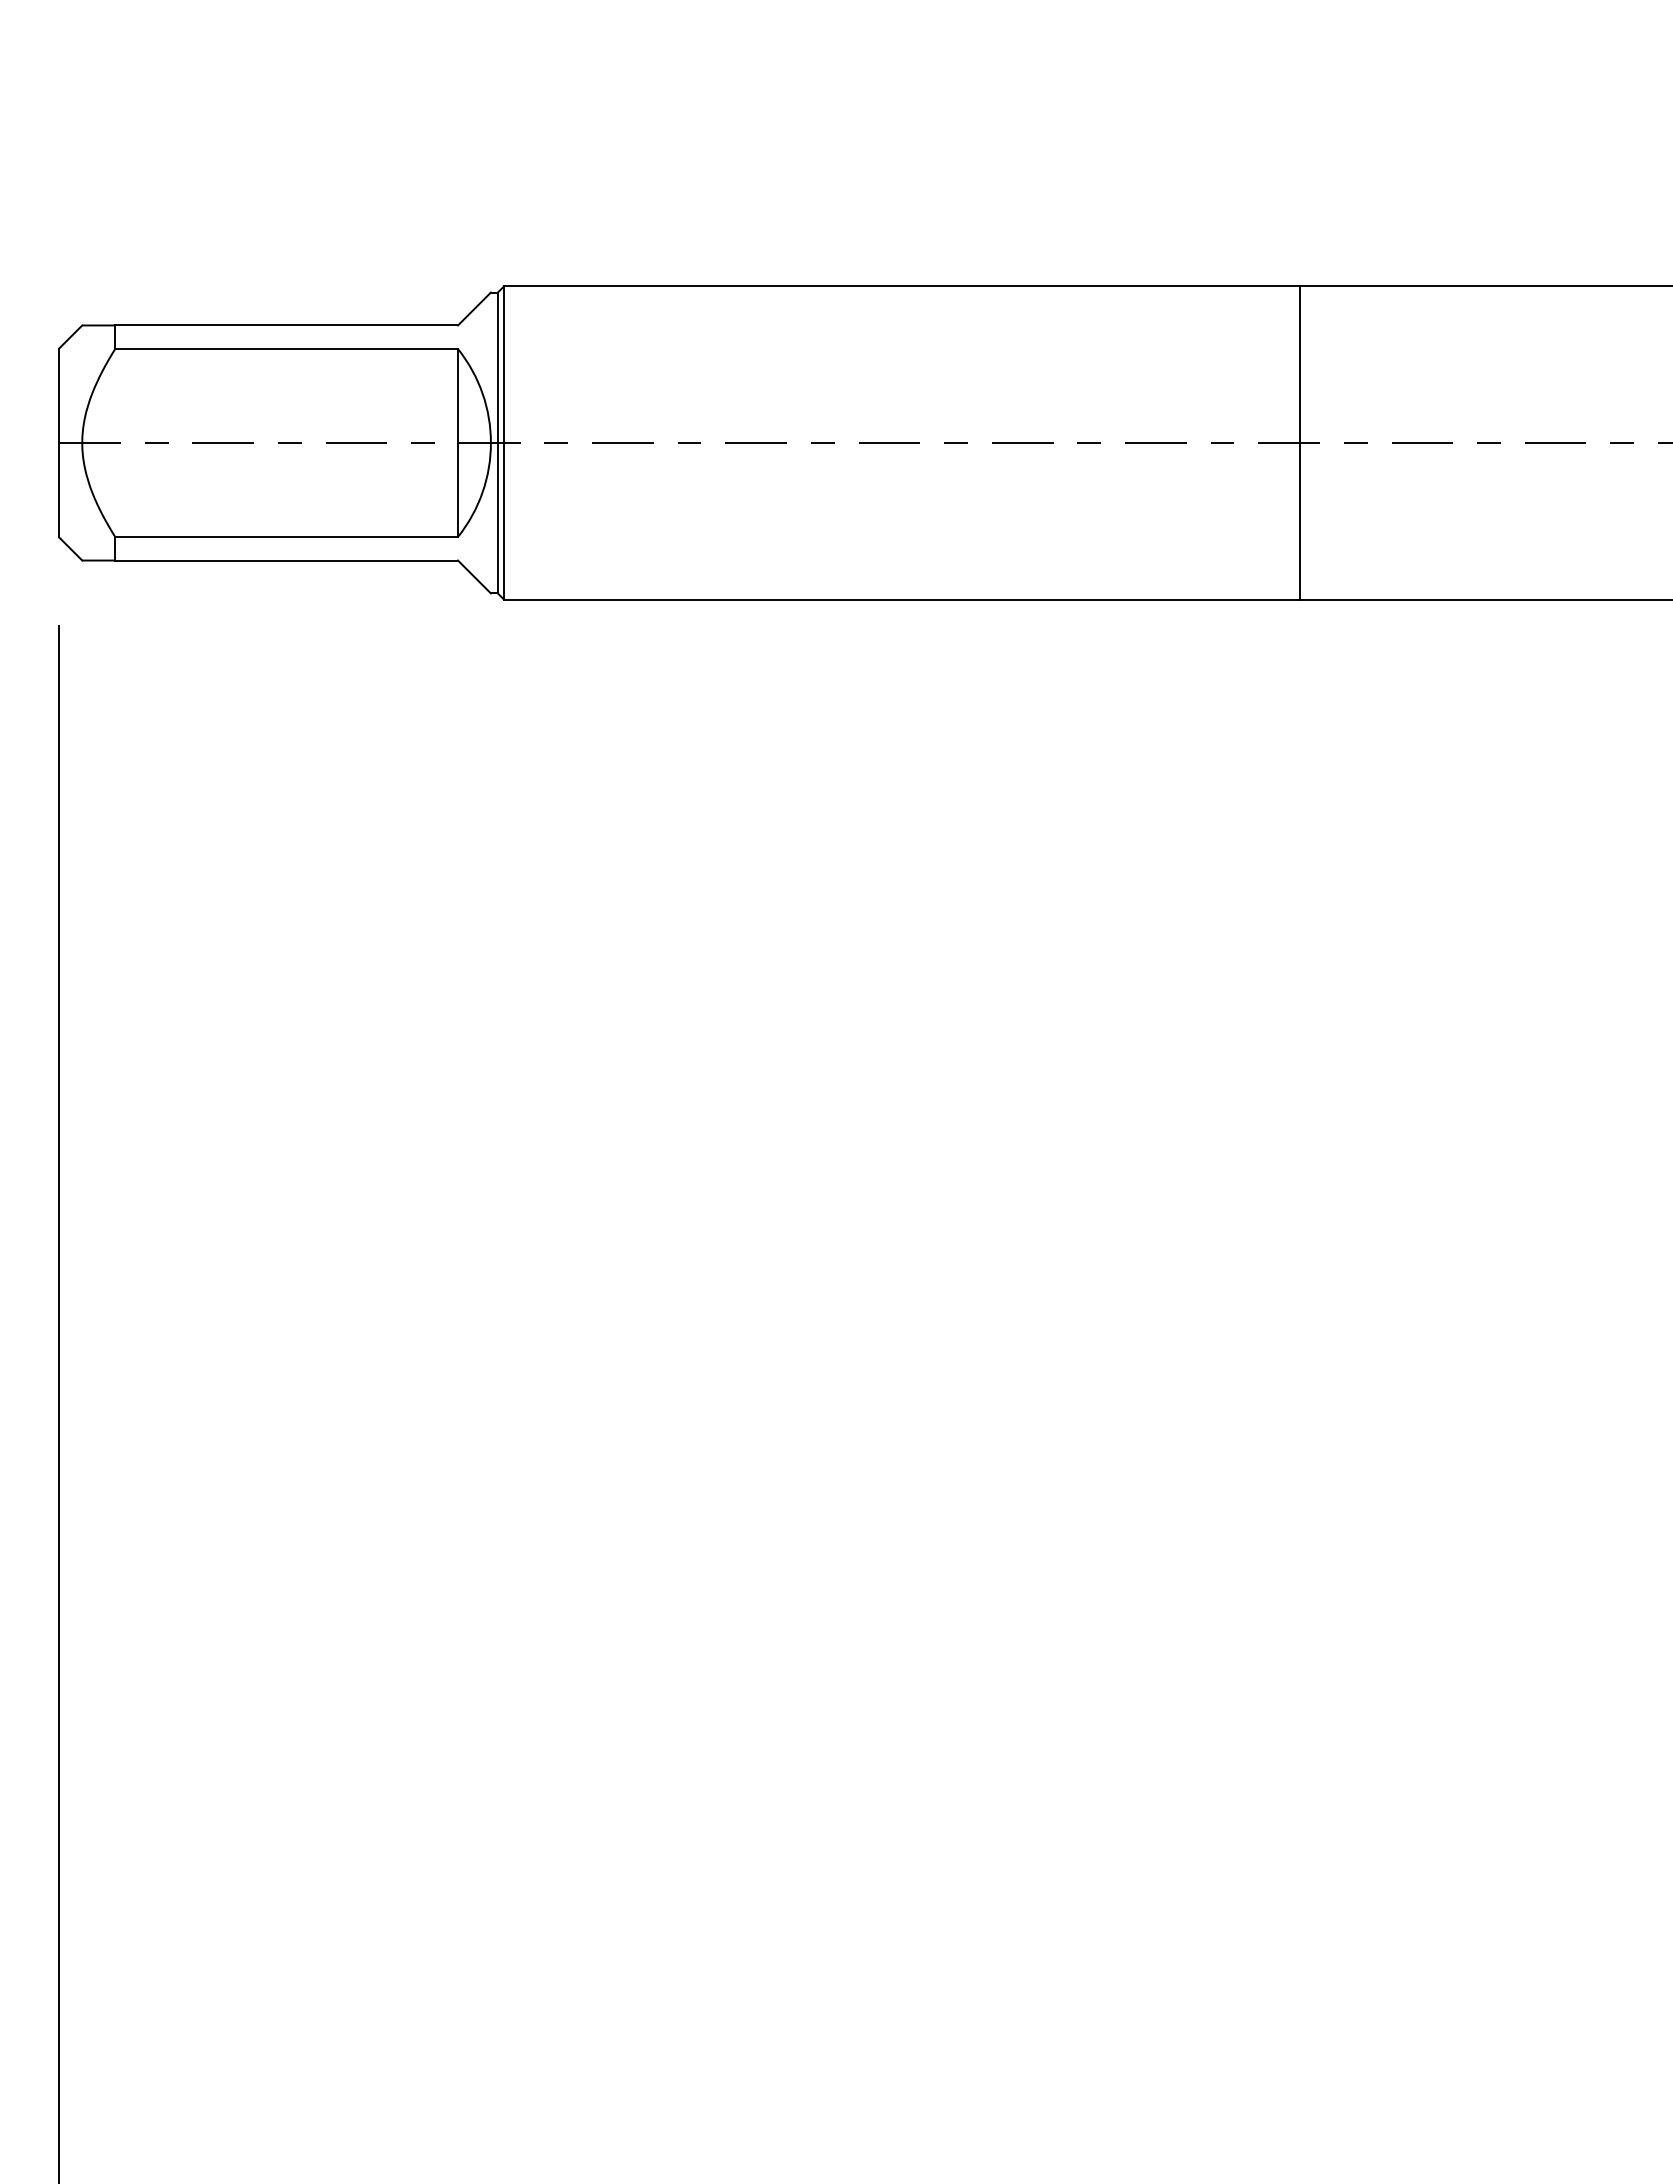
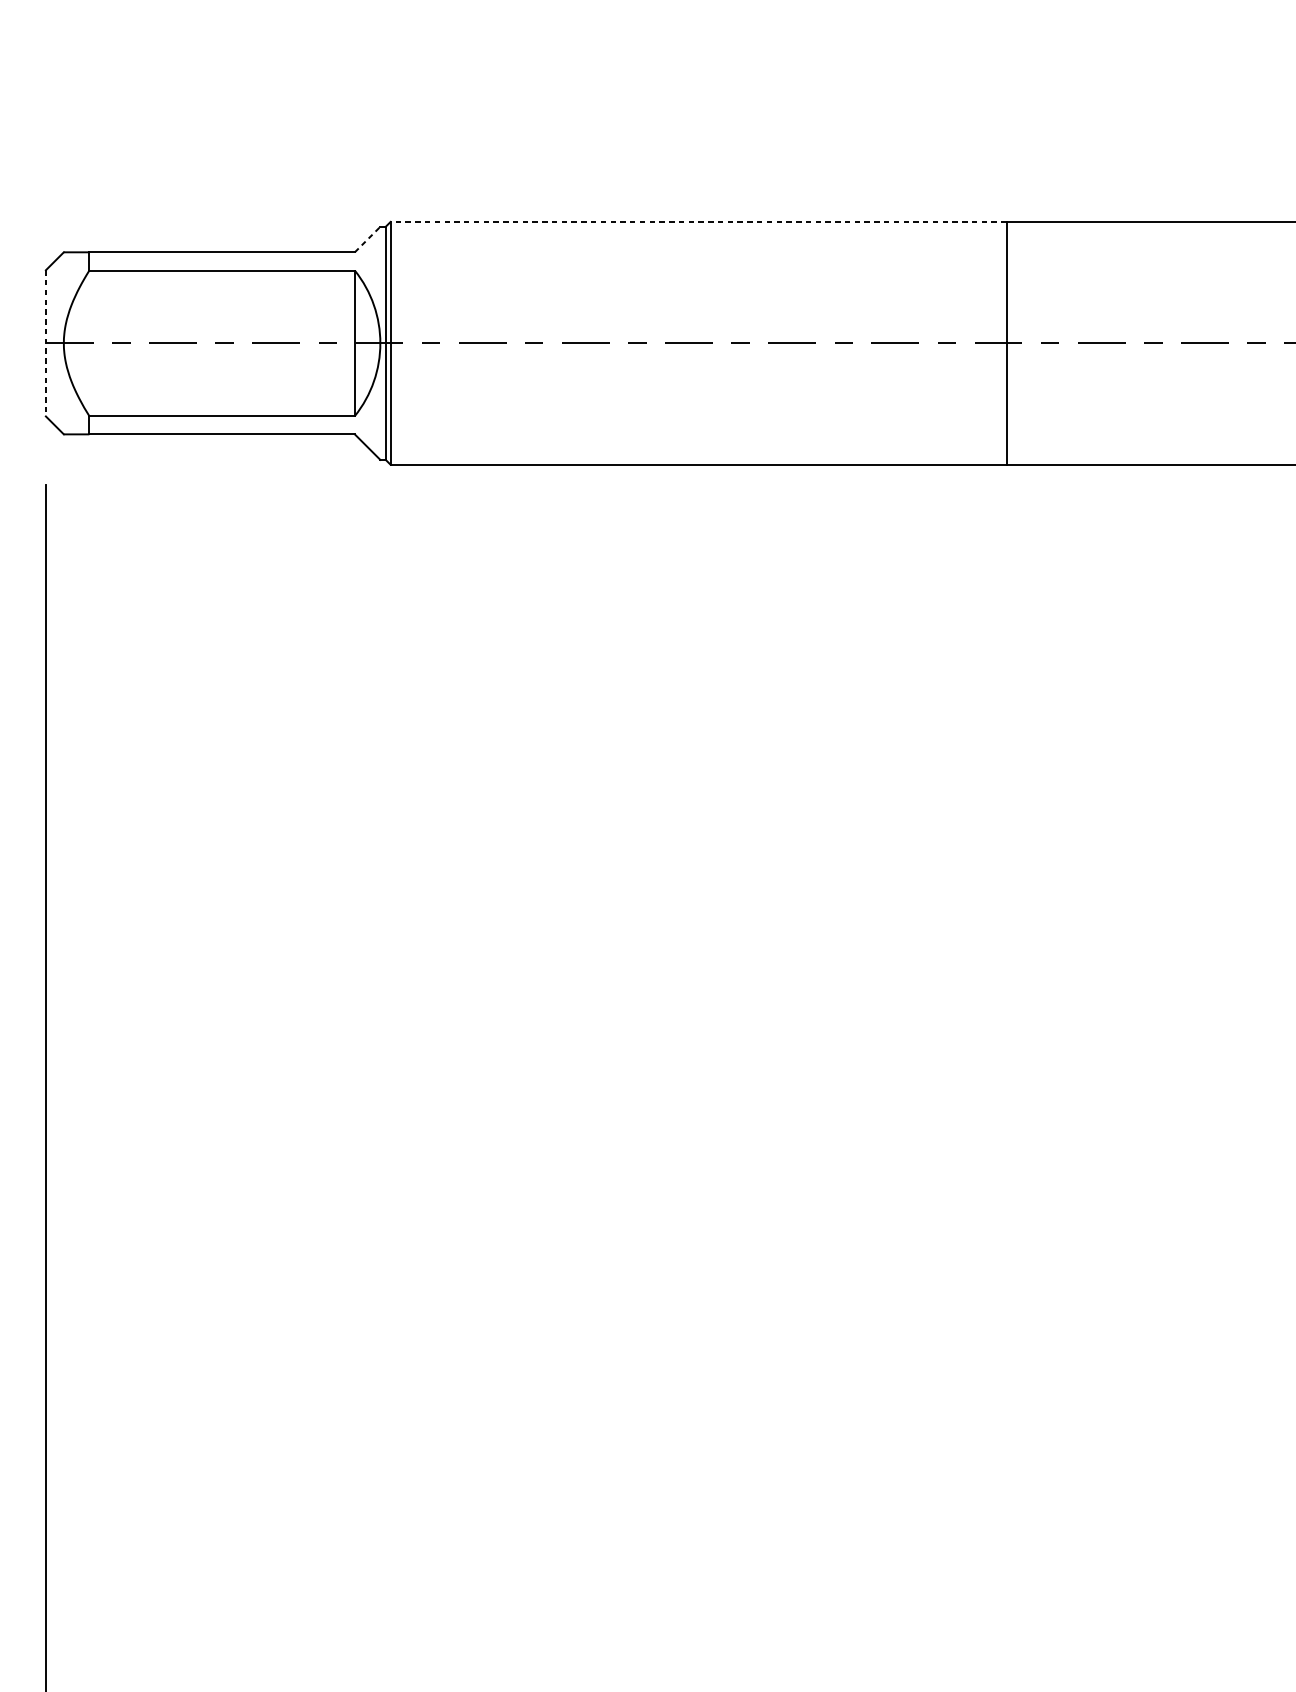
line: (901, 286) -> (698, 222), solid -> dashed
line: (474, 308) -> (367, 239), solid -> dashed
line: (59, 443) -> (46, 343), solid -> dashed

